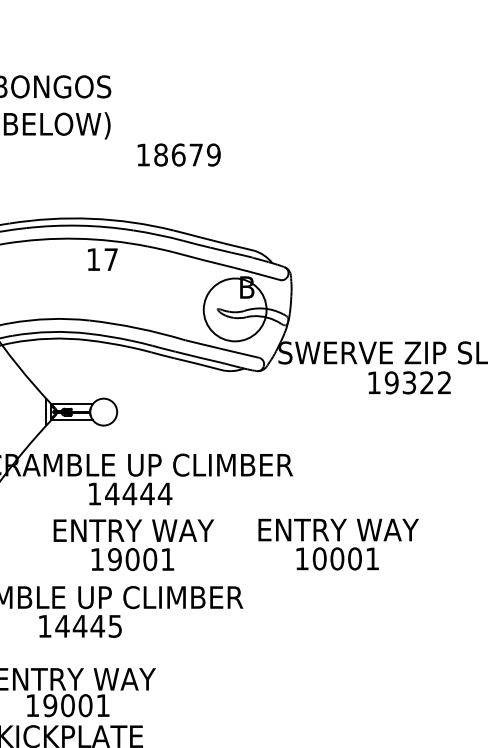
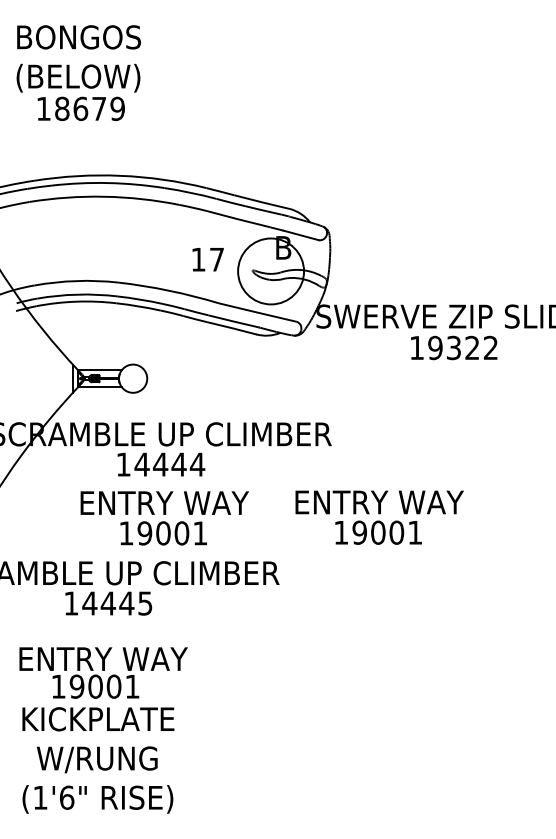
text: (178, 154) -> (80, 108), moved
text: (102, 259) -> (207, 259), moved
text: (319, 558) -> (359, 532), 10001 -> 19001

